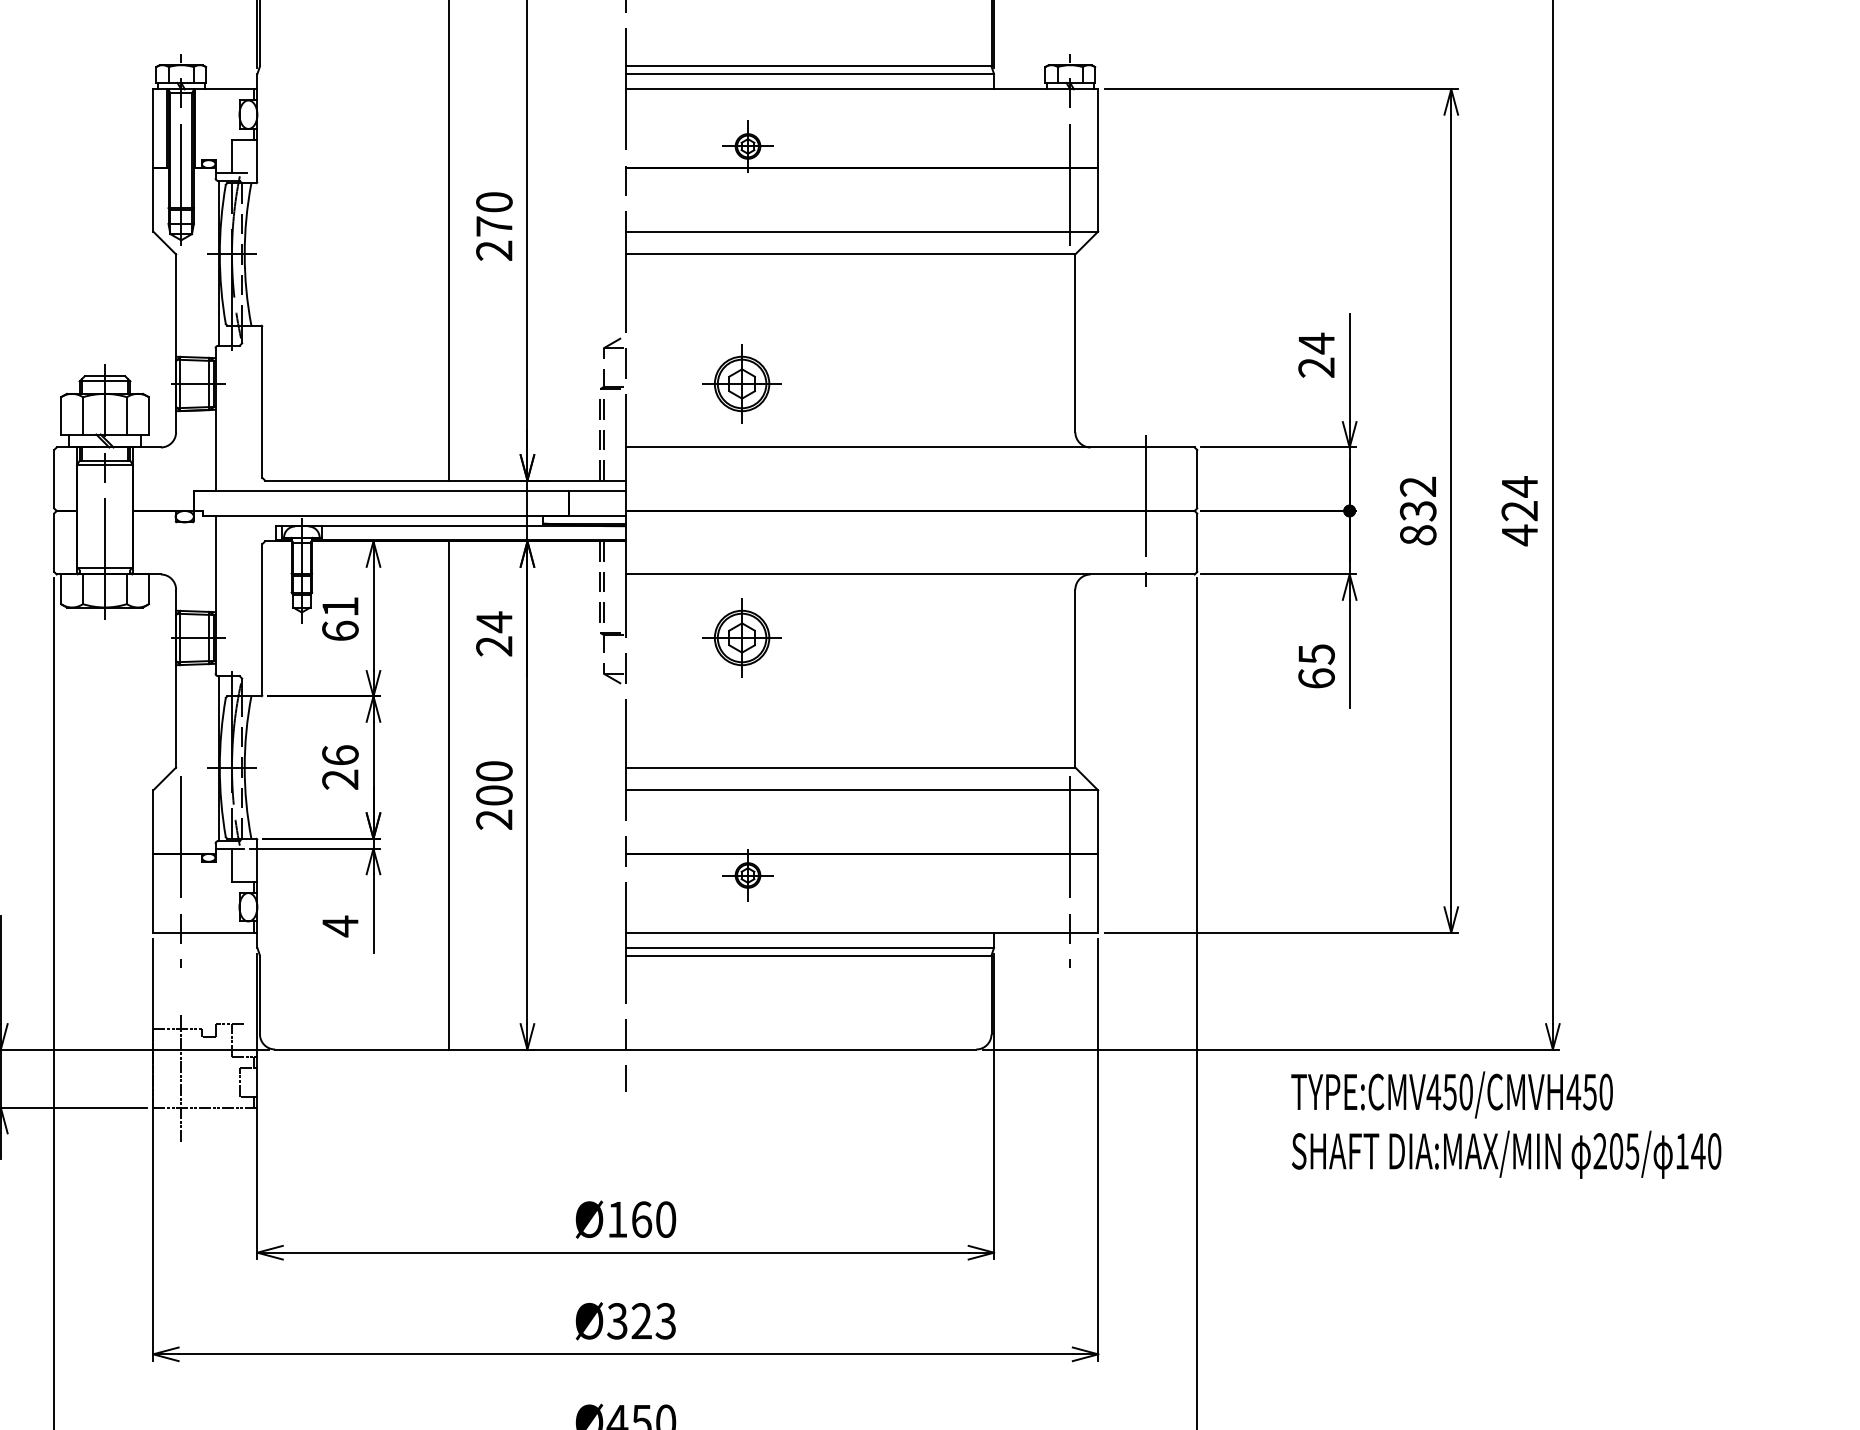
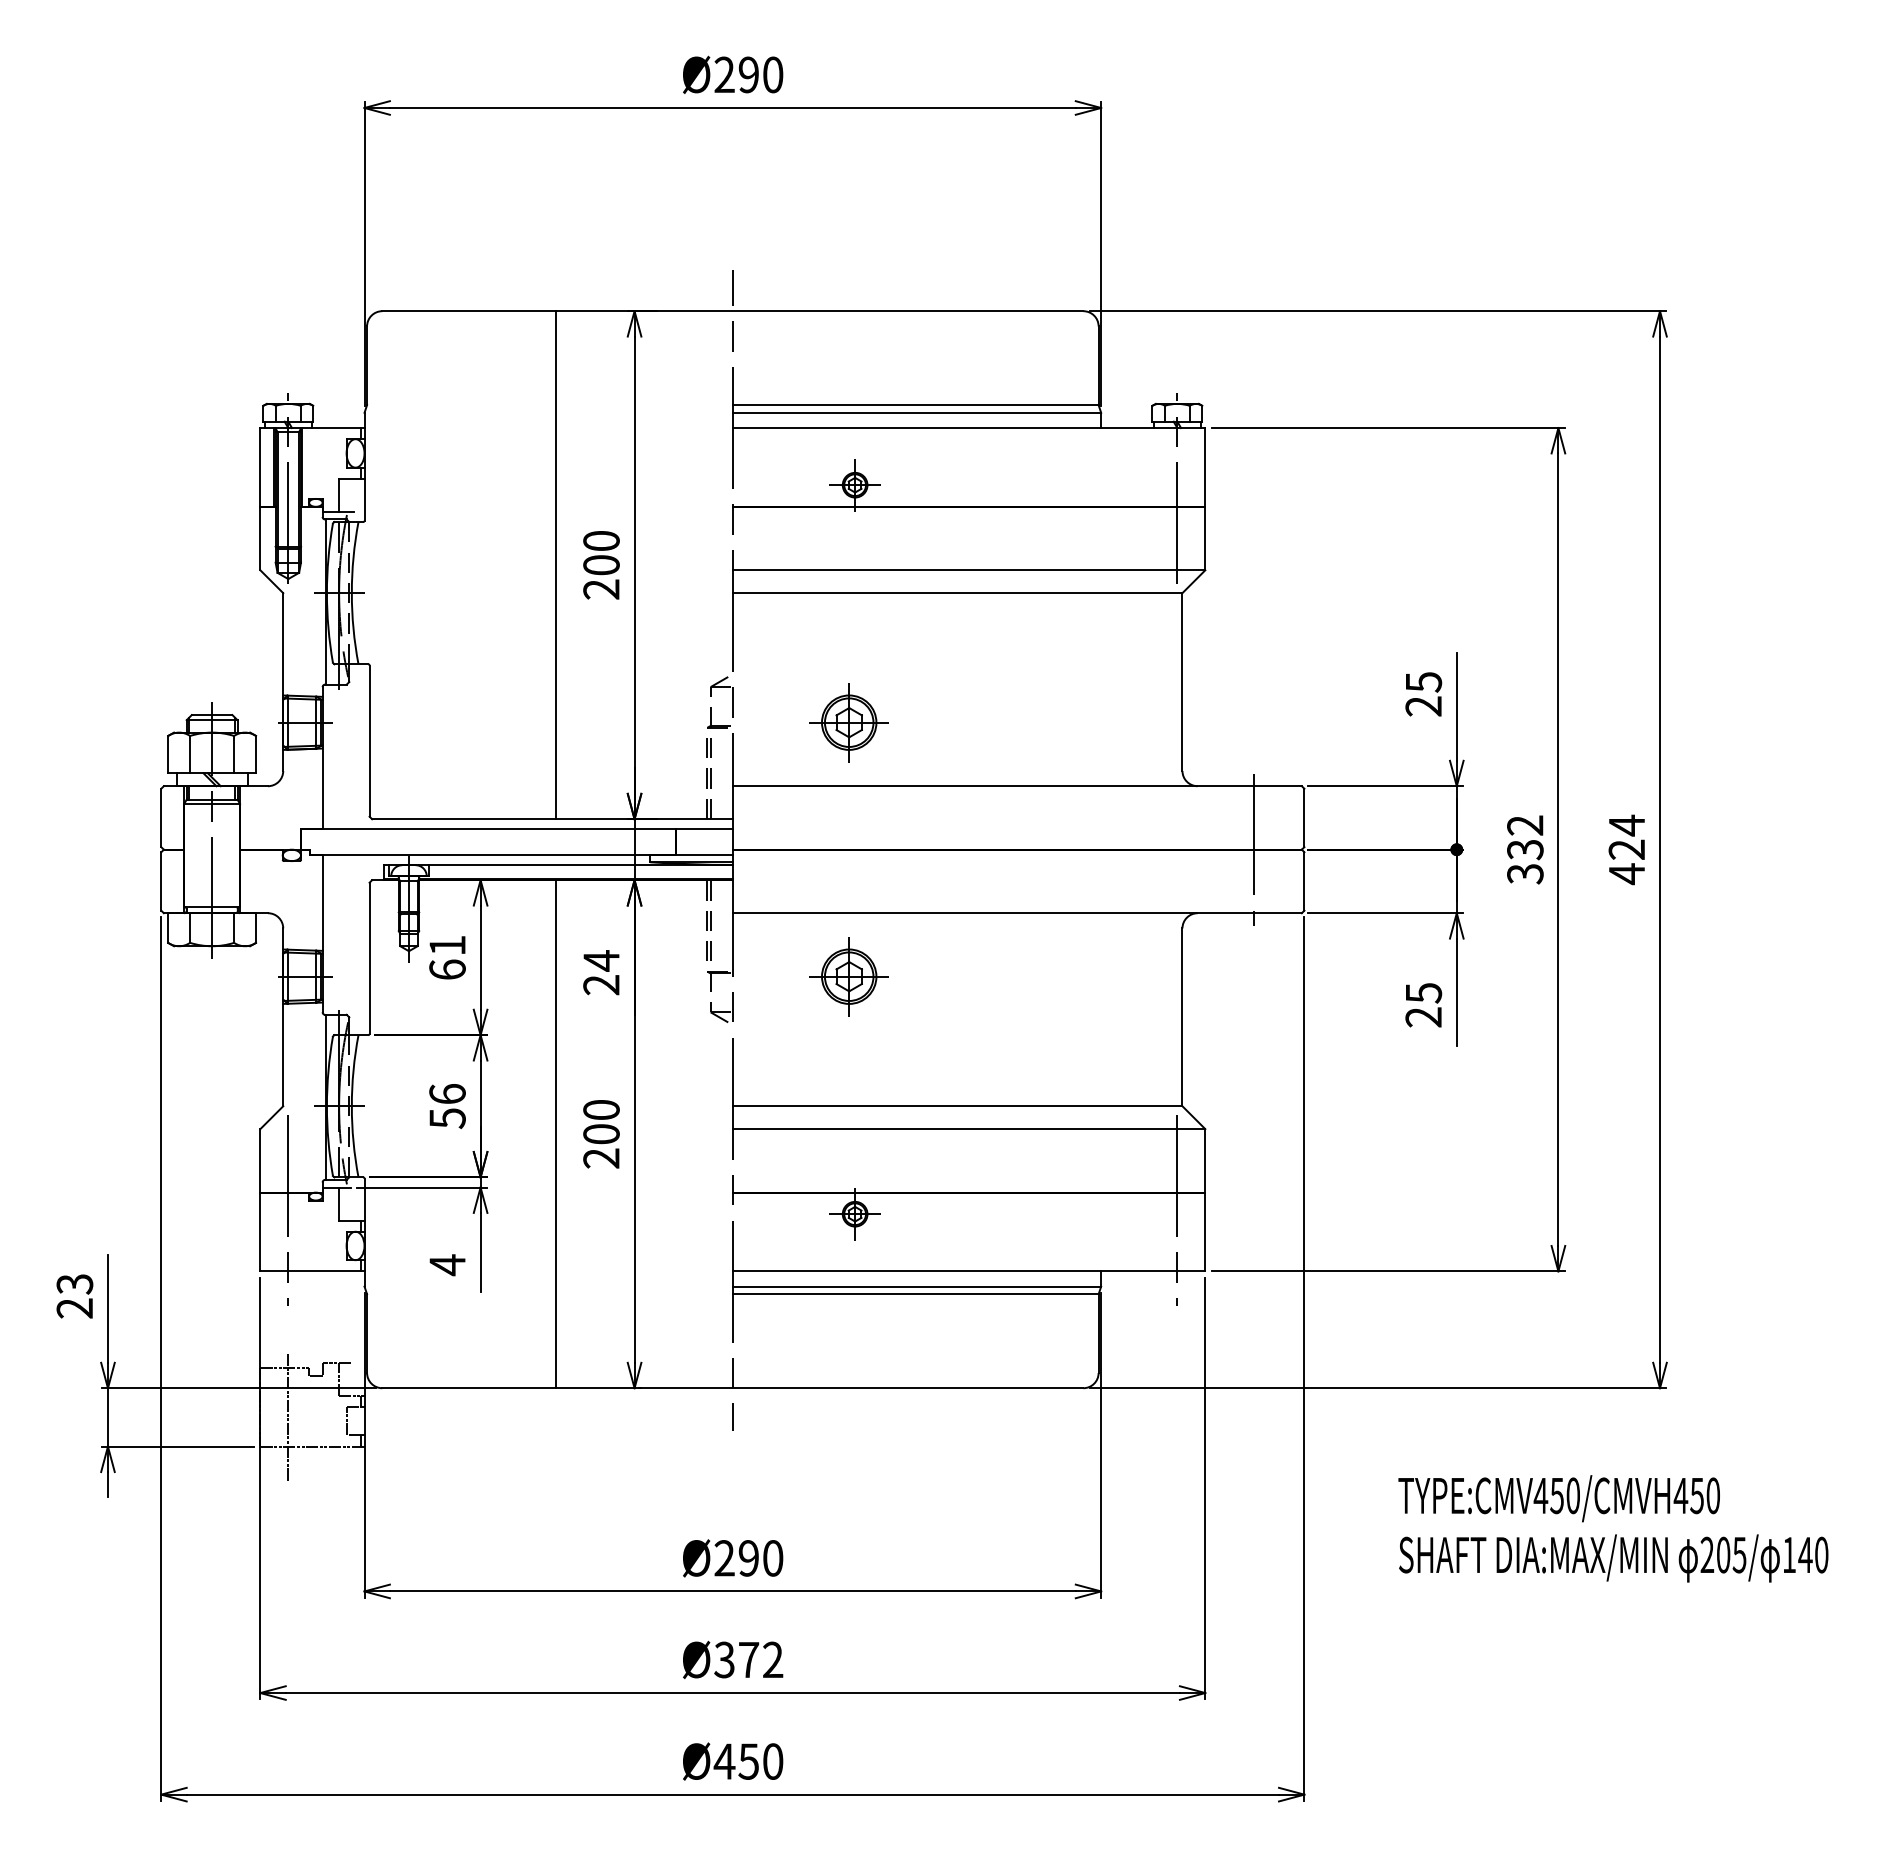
text: (494, 226) -> (601, 565), 270 -> 200
text: (1317, 343) -> (1424, 682), 24 -> 25
text: (1418, 534) -> (1525, 873), 832 -> 332
text: (1316, 678) -> (1423, 1017), 65 -> 25
text: (340, 779) -> (447, 1118), 26 -> 56
text: (1506, 1124) -> (1613, 1528), moved
text: (629, 1219) -> (736, 1558), Ø160 -> Ø290
text: (653, 1320) -> (760, 1659), Ø323 -> Ø372

